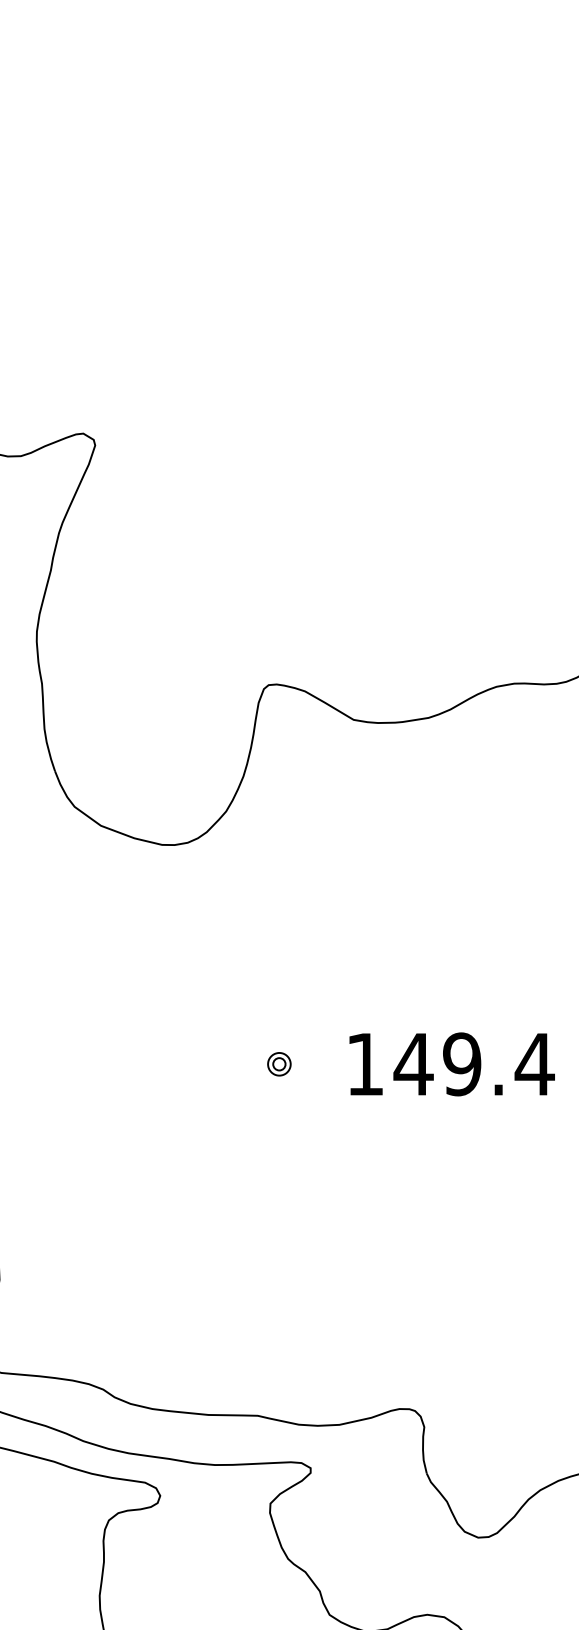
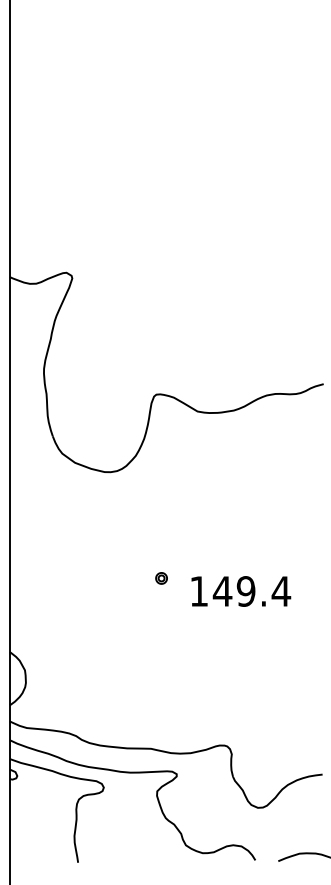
text: (452, 1064) -> (241, 591), moved

